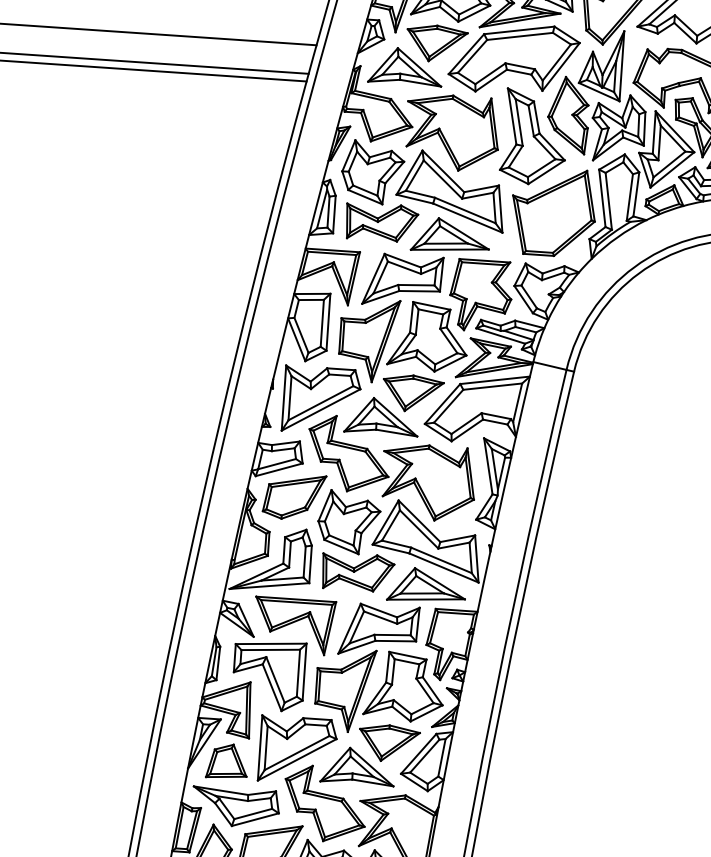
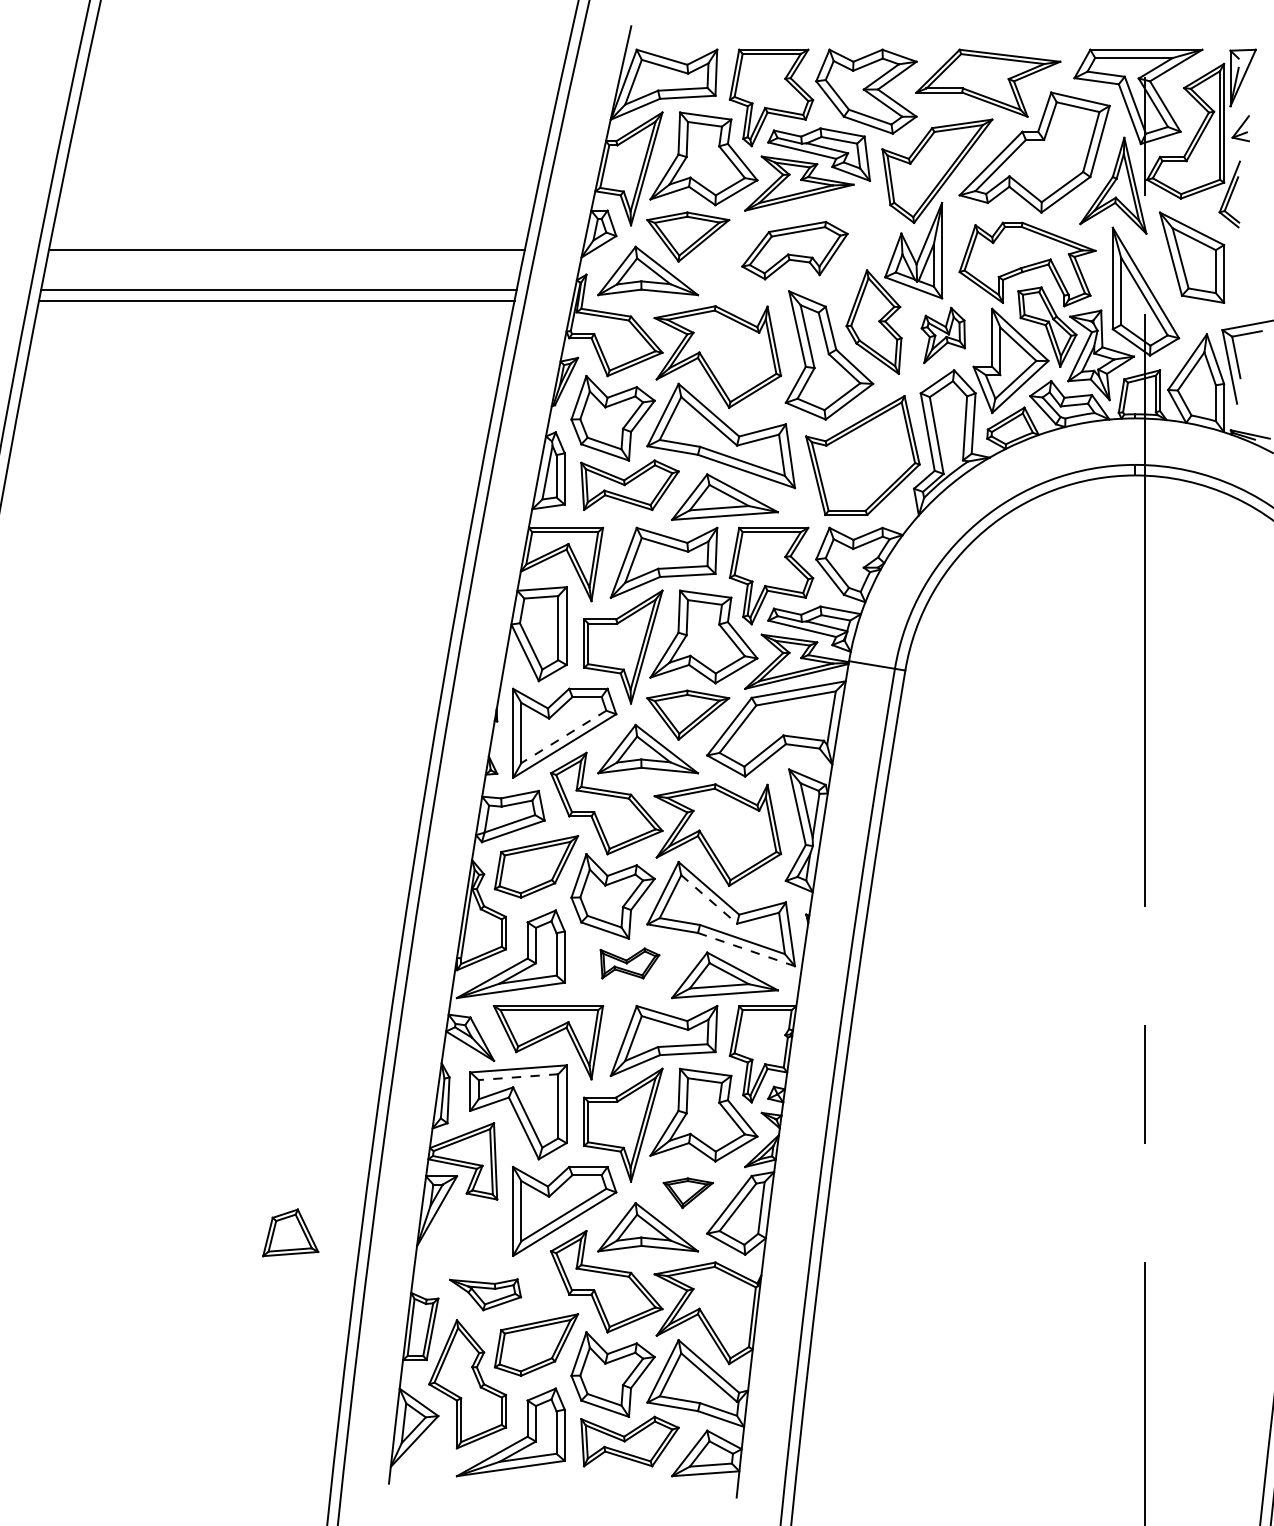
part: (513, 58) -> (794, 250), size x0.6
part: (618, 128) -> (943, 335), size x0.6
line: (320, 402) -> (563, 736), solid -> dashed
line: (419, 529) -> (709, 899), solid -> dashed
line: (443, 567) -> (746, 949), solid -> dashed
part: (357, 572) -> (629, 963), size x0.6
line: (270, 650) -> (518, 1077), solid -> dashed
part: (389, 742) -> (688, 1192), size x0.6
part: (227, 761) -> (290, 1232), moved
part: (235, 807) -> (485, 1294), size x0.6

